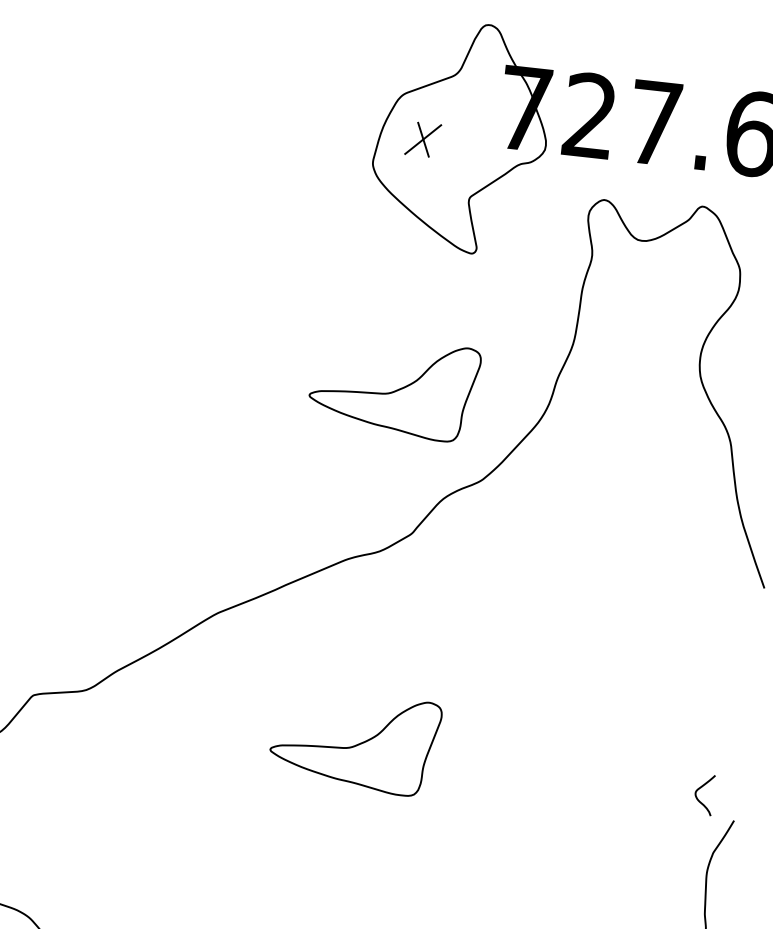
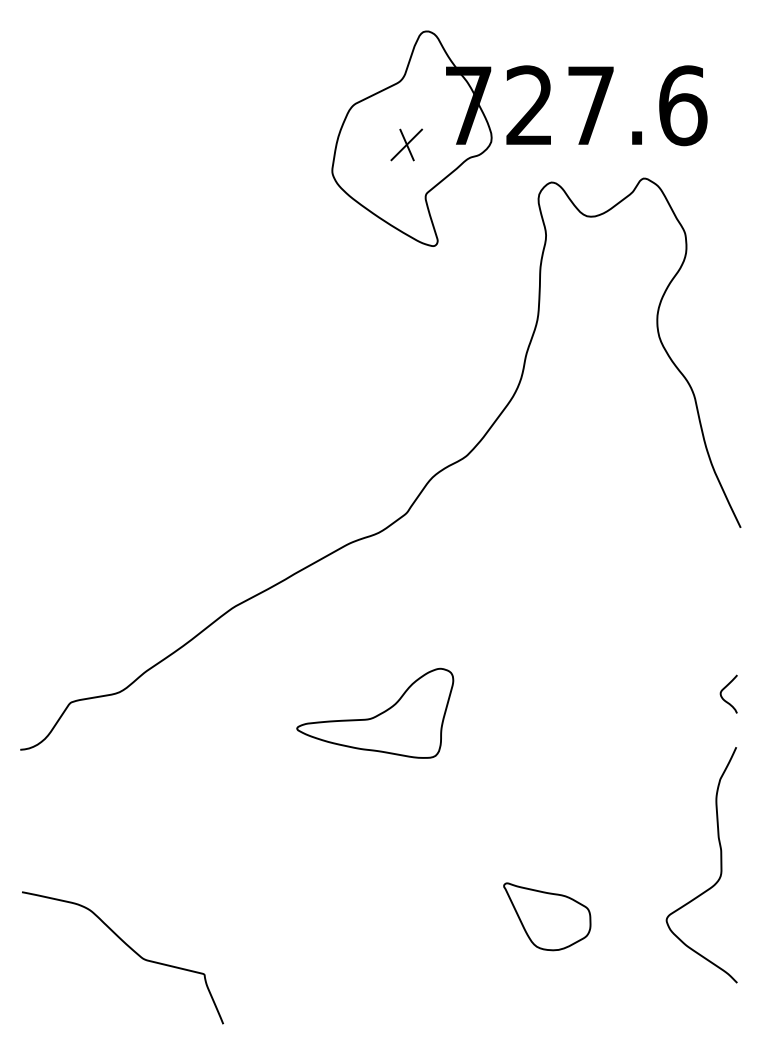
part: (422, 139) -> (406, 144), moved
part: (394, 387) -> (375, 378), removed
curve: (700, 789) -> (724, 689), moved

